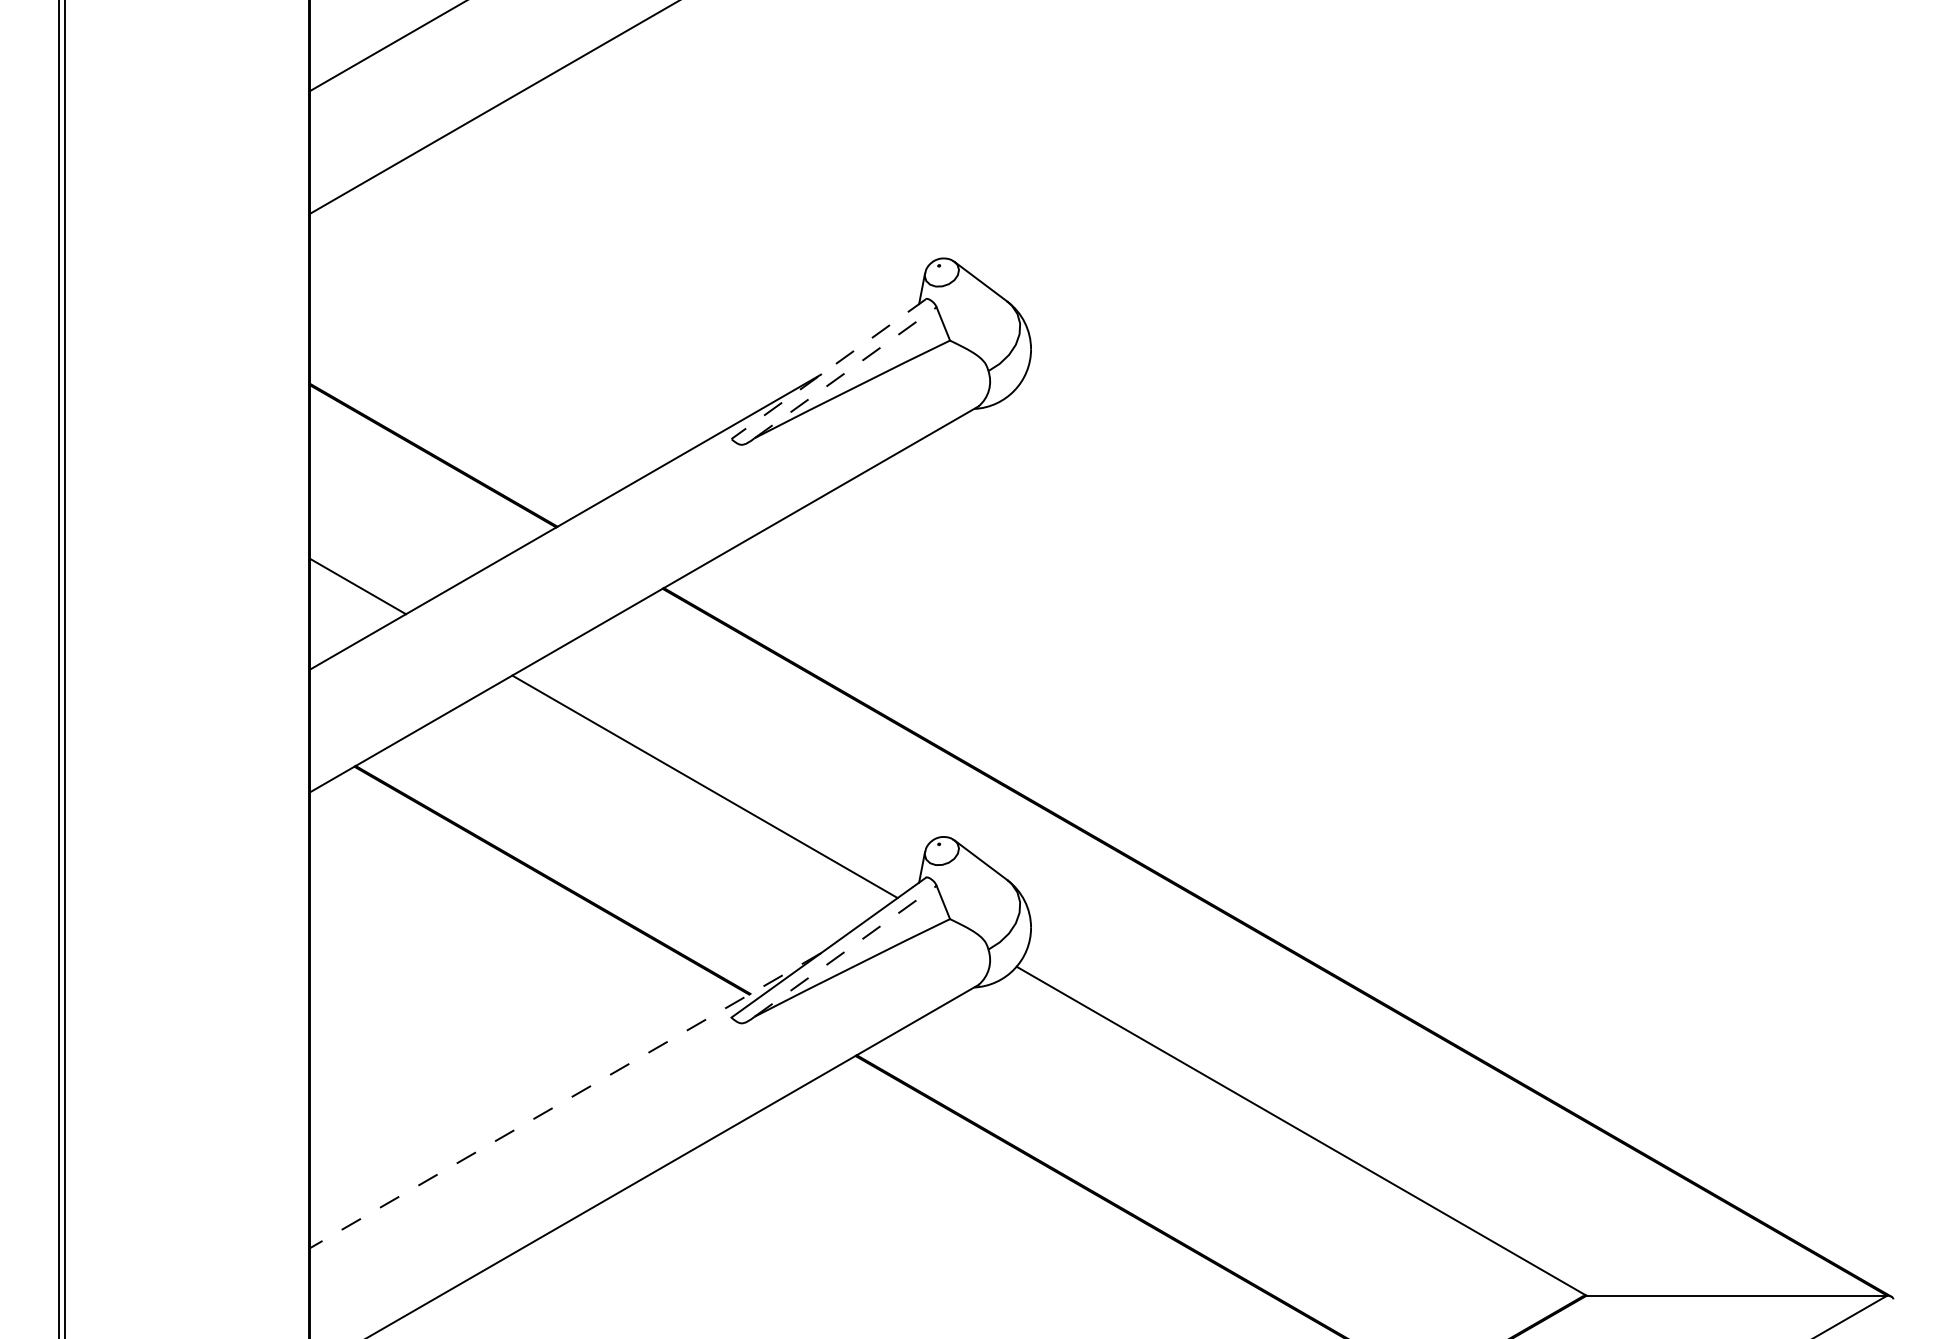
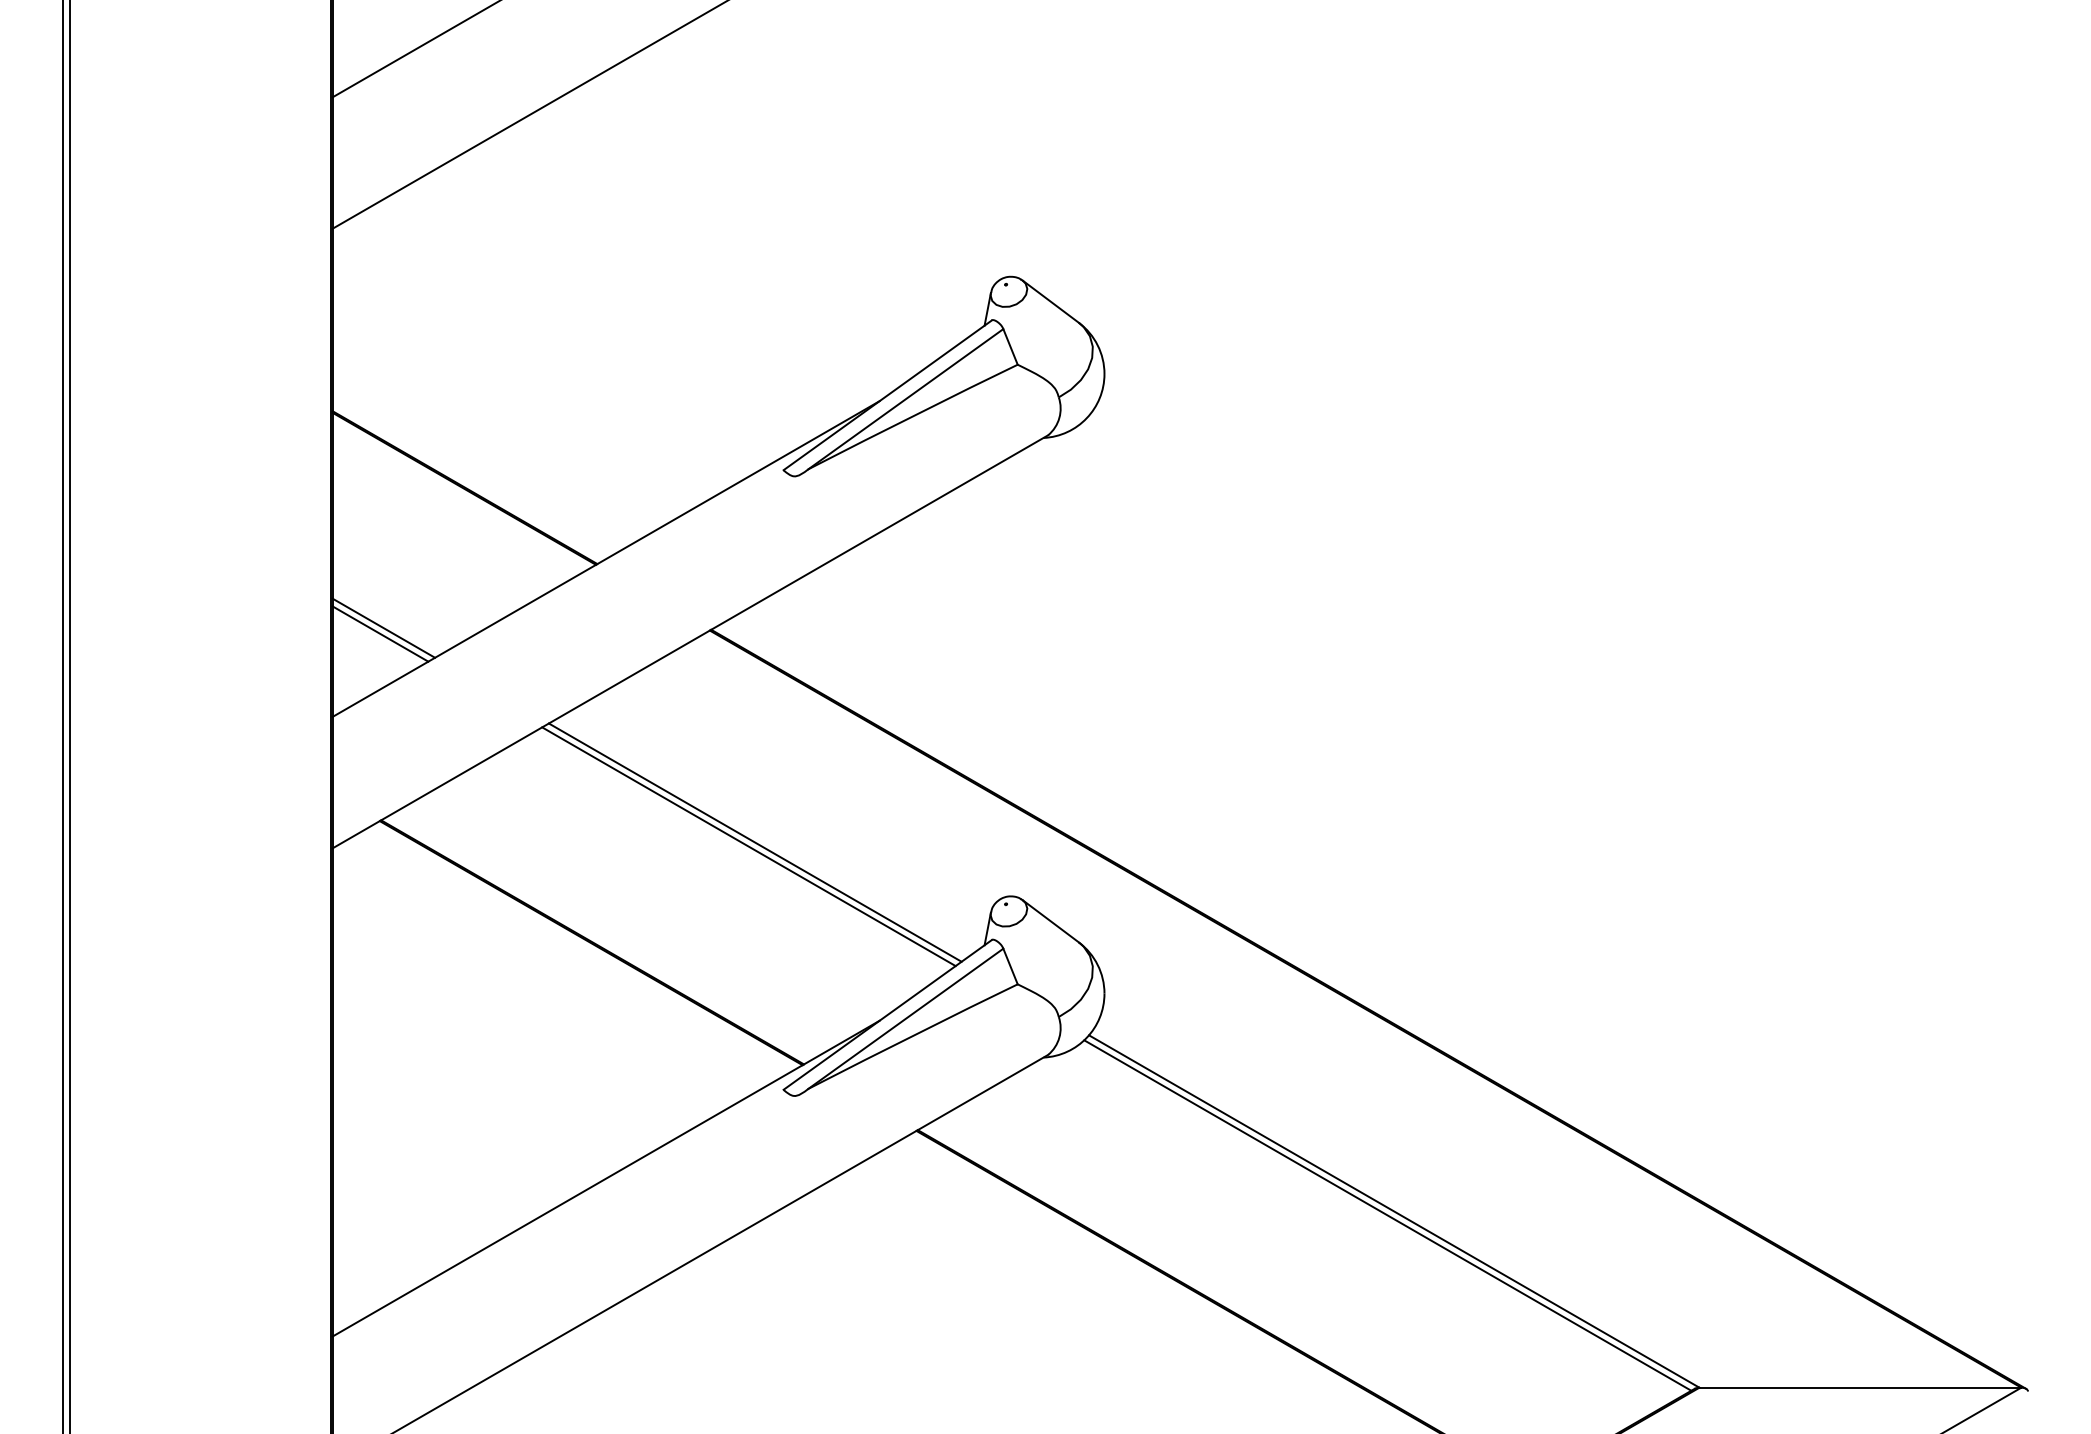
line: (828, 369) -> (887, 395), dashed -> solid
line: (846, 372) -> (906, 398), dashed -> solid
line: (354, 591) -> (379, 633), added
line: (699, 790) -> (749, 846), added
line: (846, 951) -> (906, 1019), dashed -> solid
line: (565, 1100) -> (605, 1178), dashed -> solid
line: (1295, 1134) -> (1387, 1215), added

